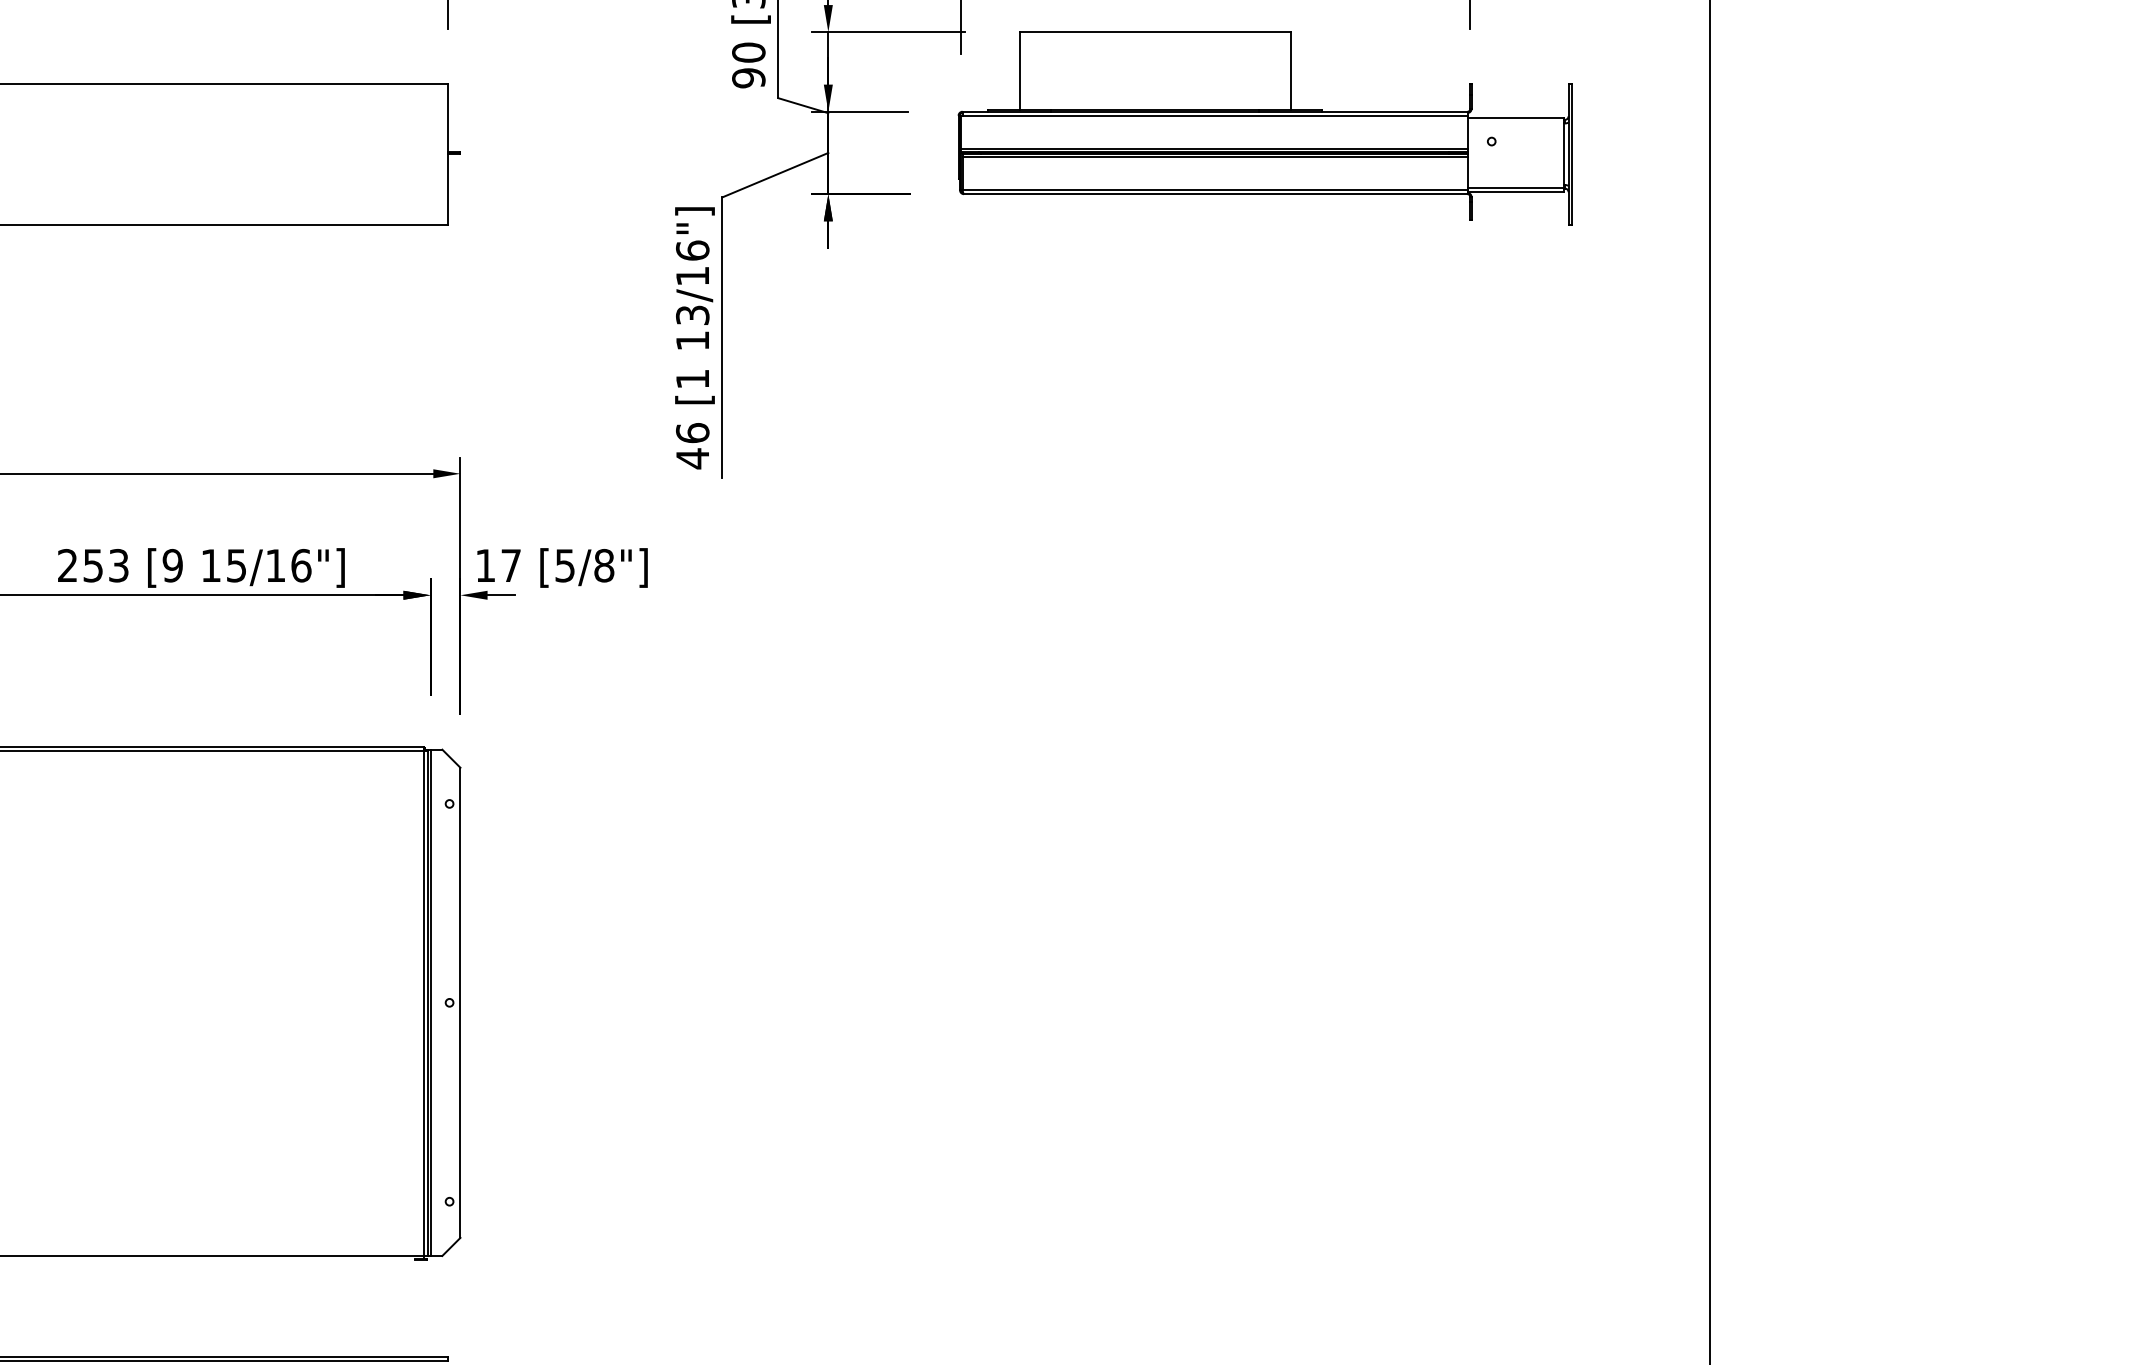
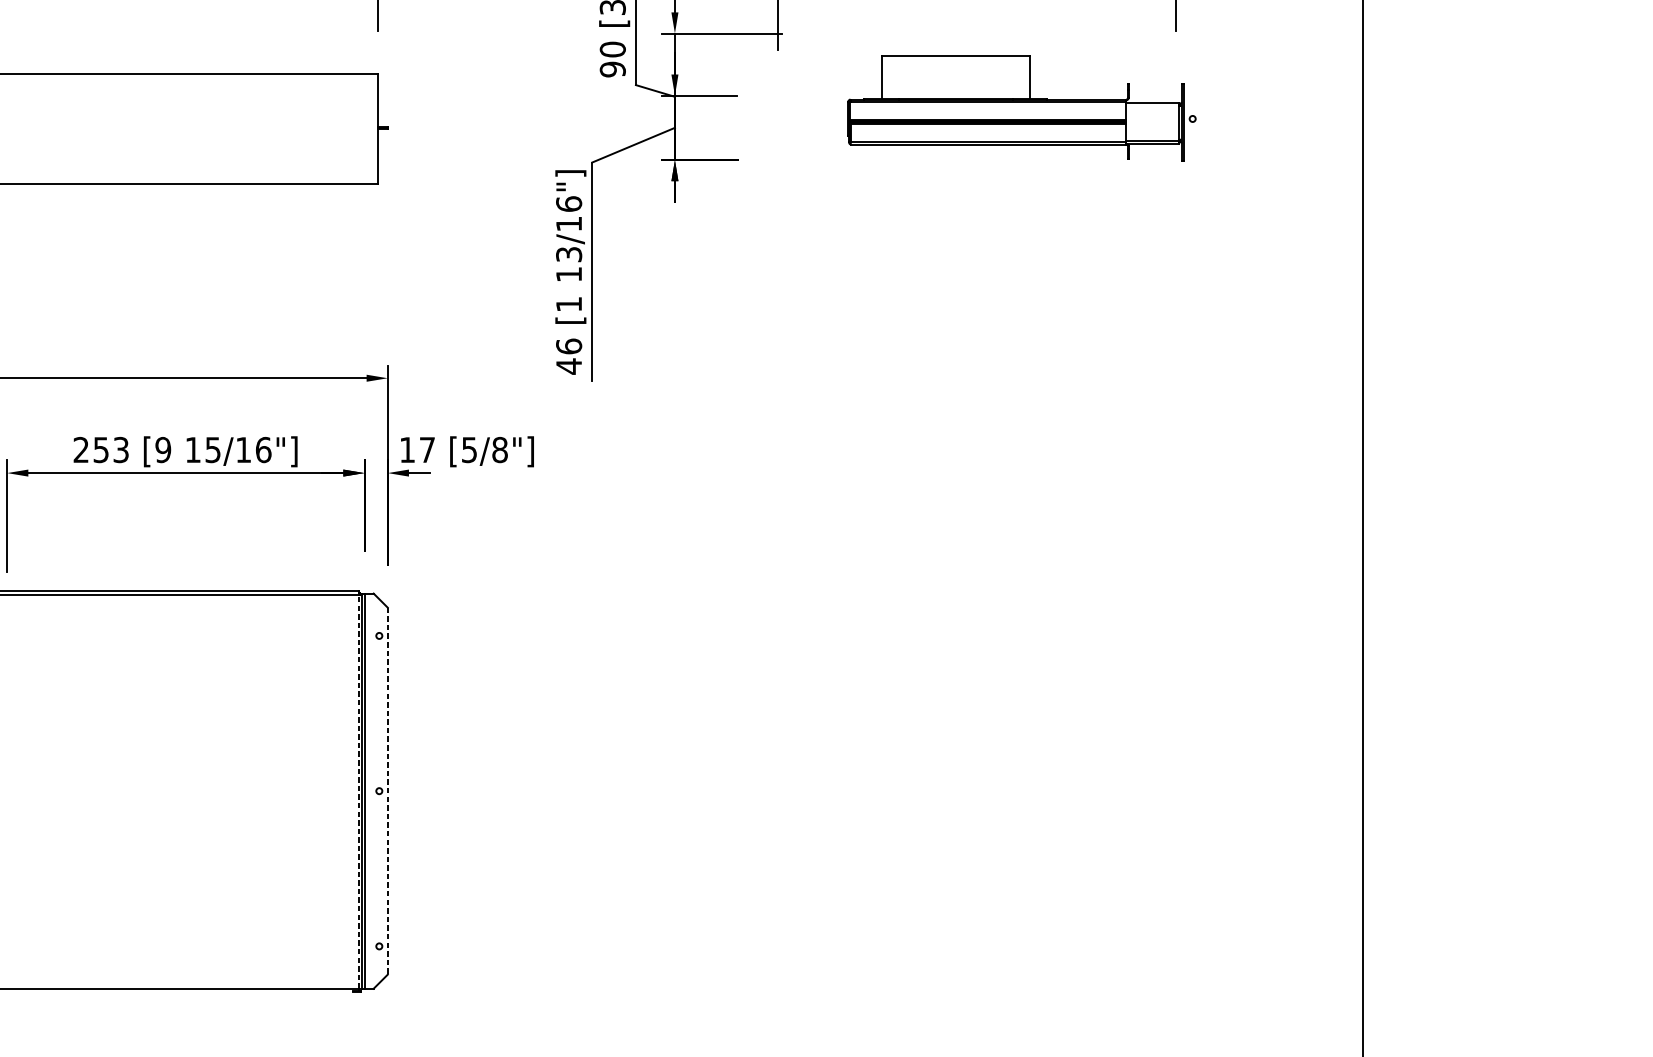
part: (1264, 128) -> (1015, 108), size x0.7
line: (423, 1003) -> (358, 791), solid -> dashed
line: (460, 1003) -> (387, 791), solid -> dashed

